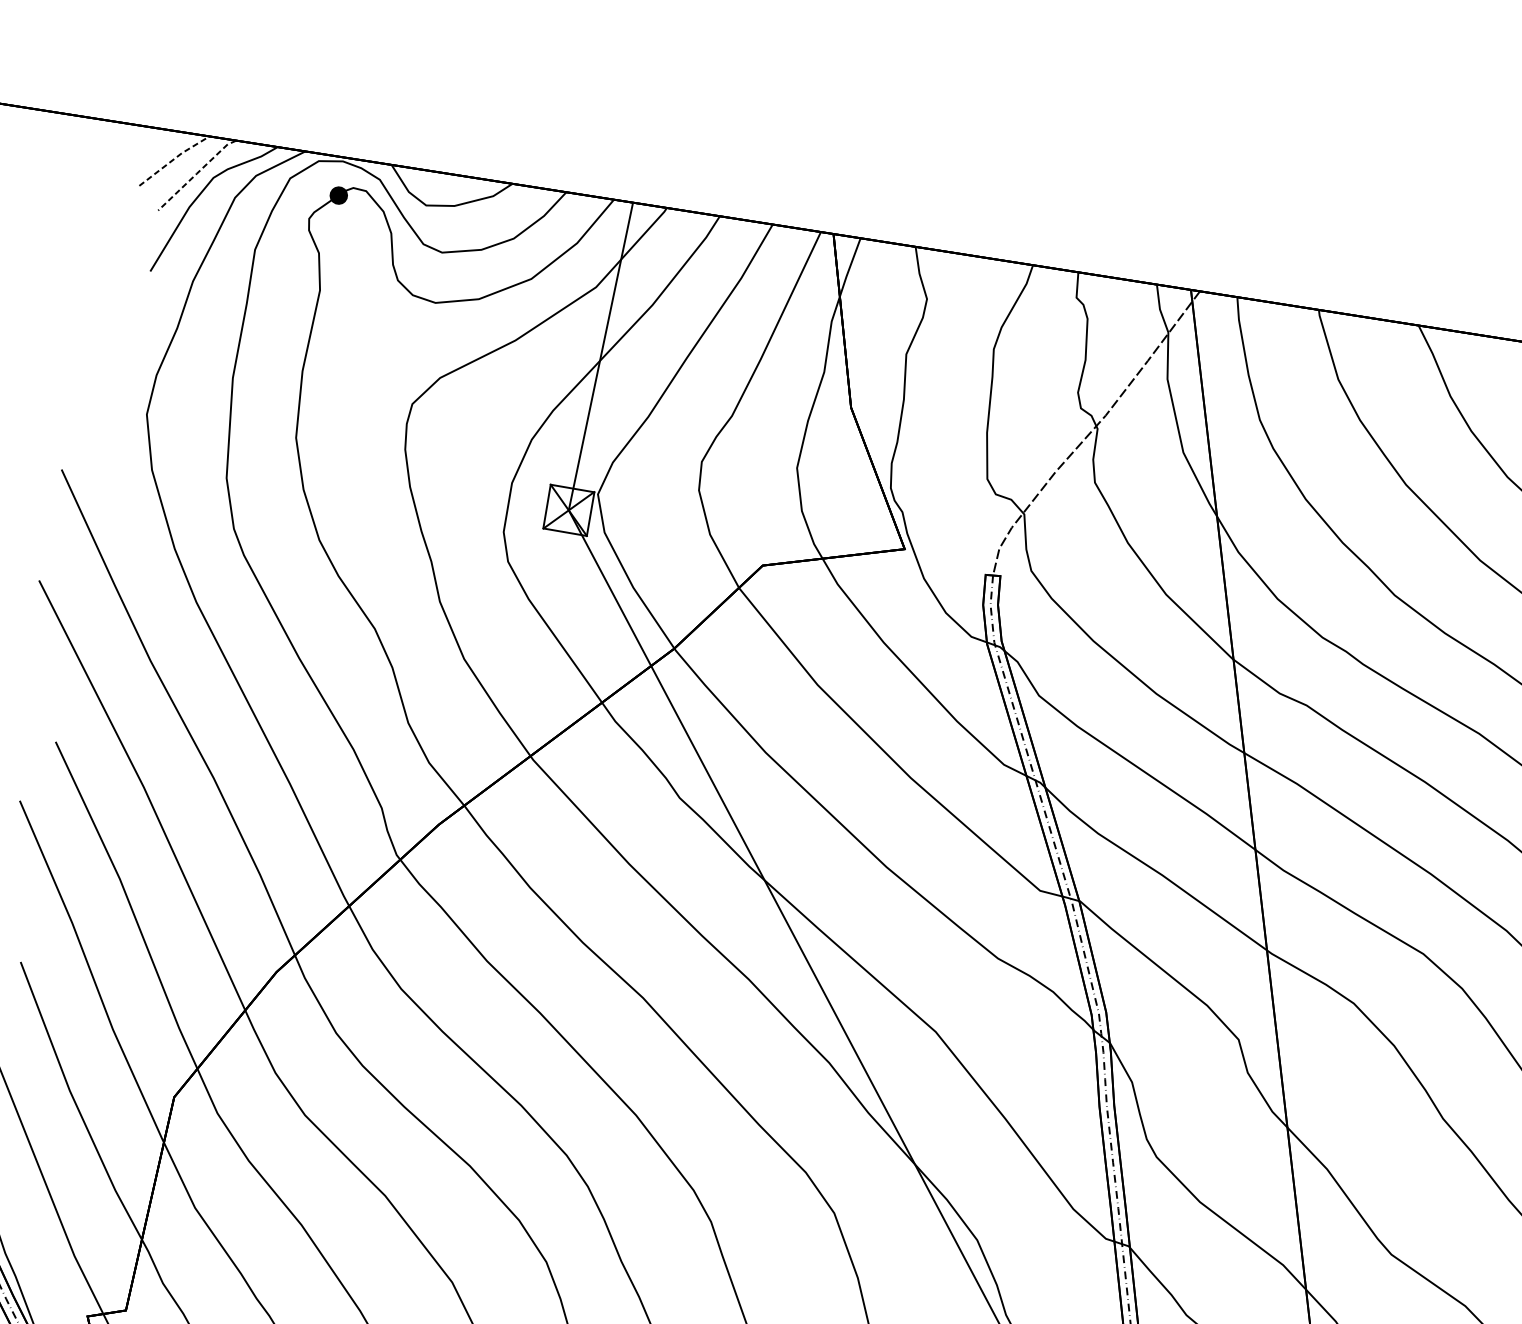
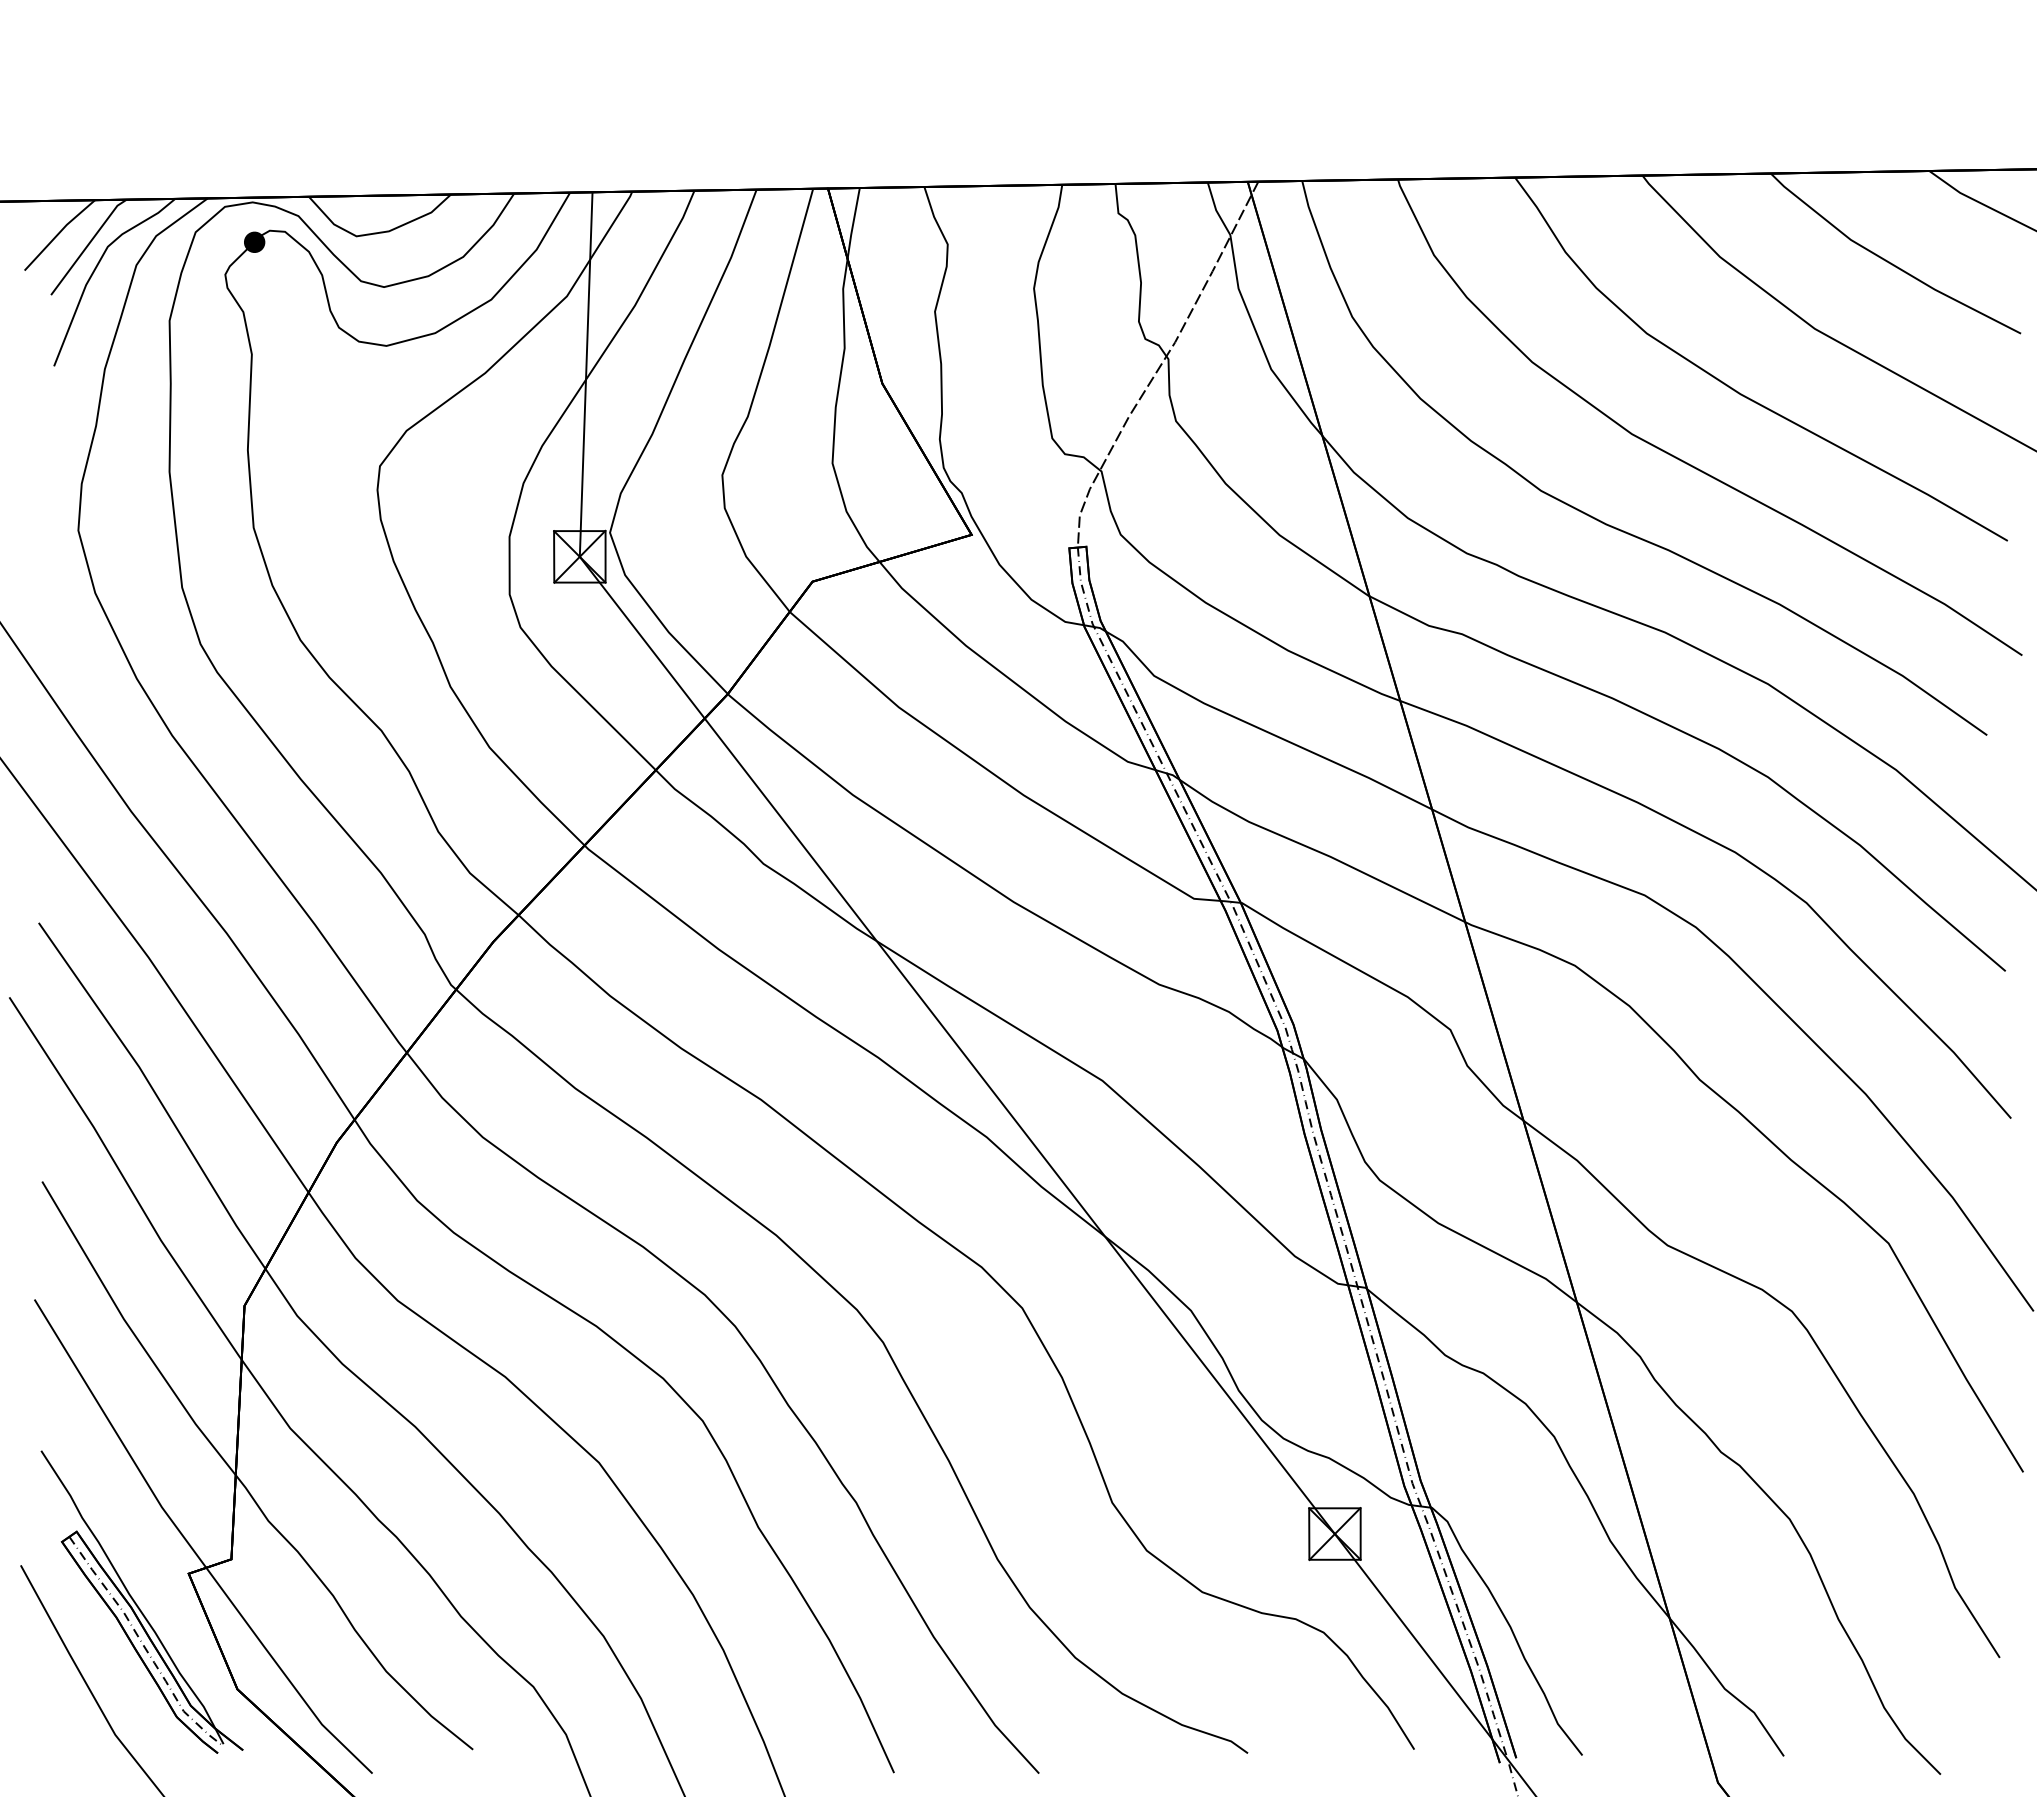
line: (173, 159) -> (58, 233), dashed -> solid
line: (197, 173) -> (88, 245), dashed -> solid

